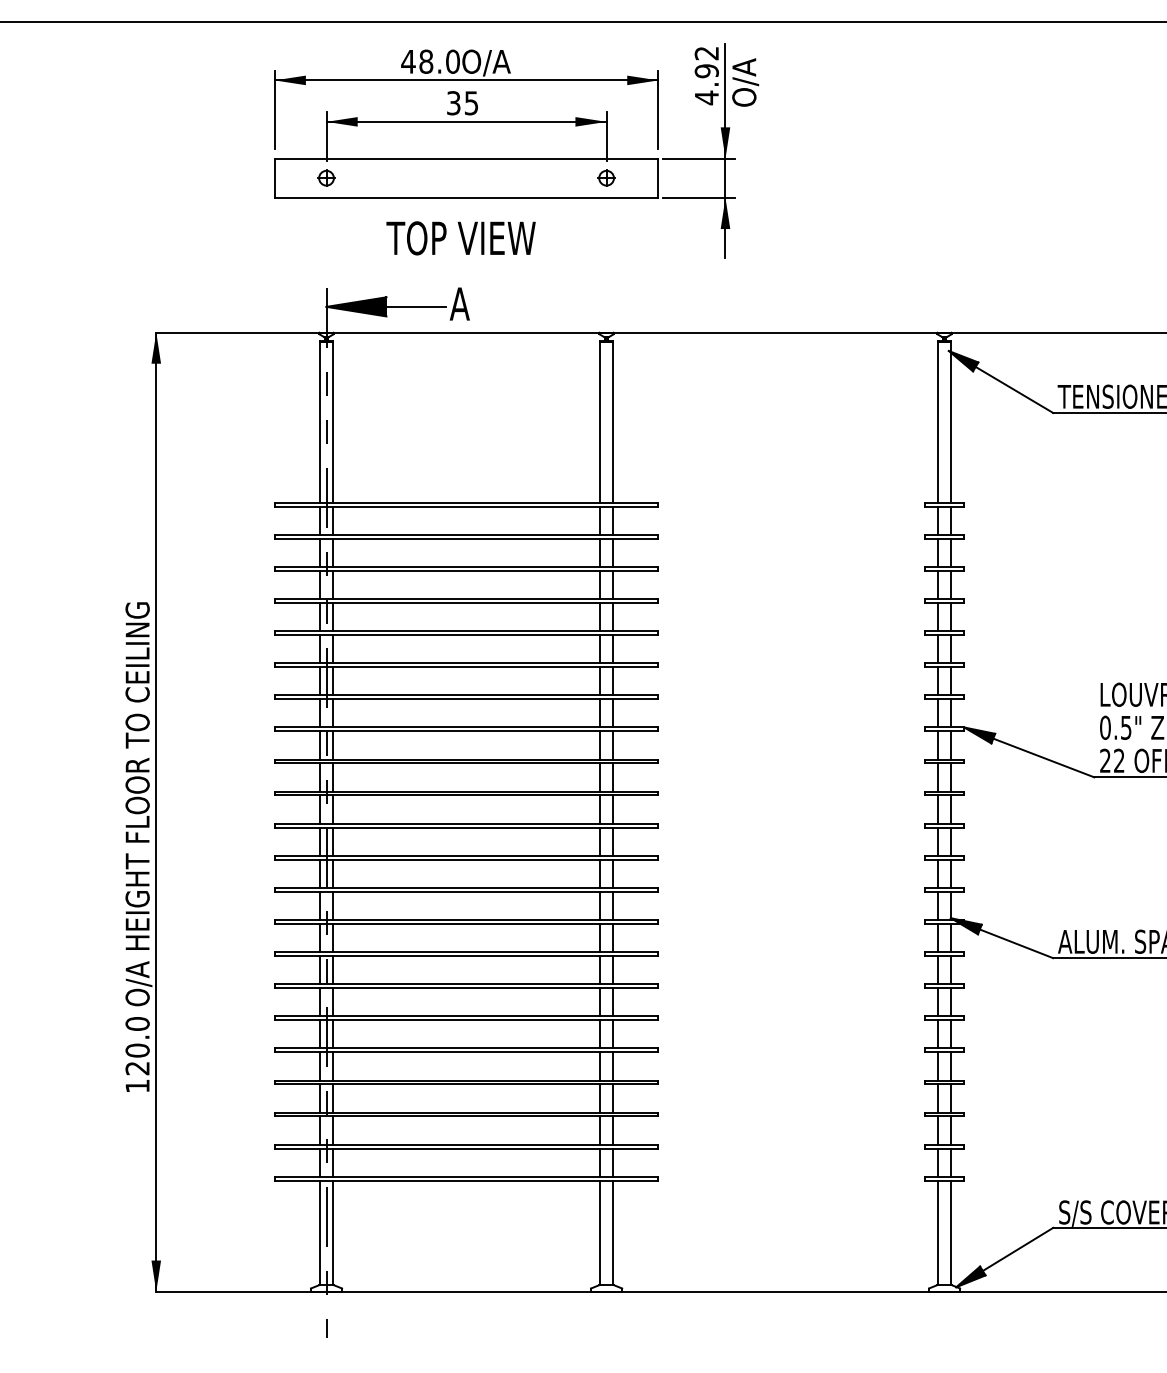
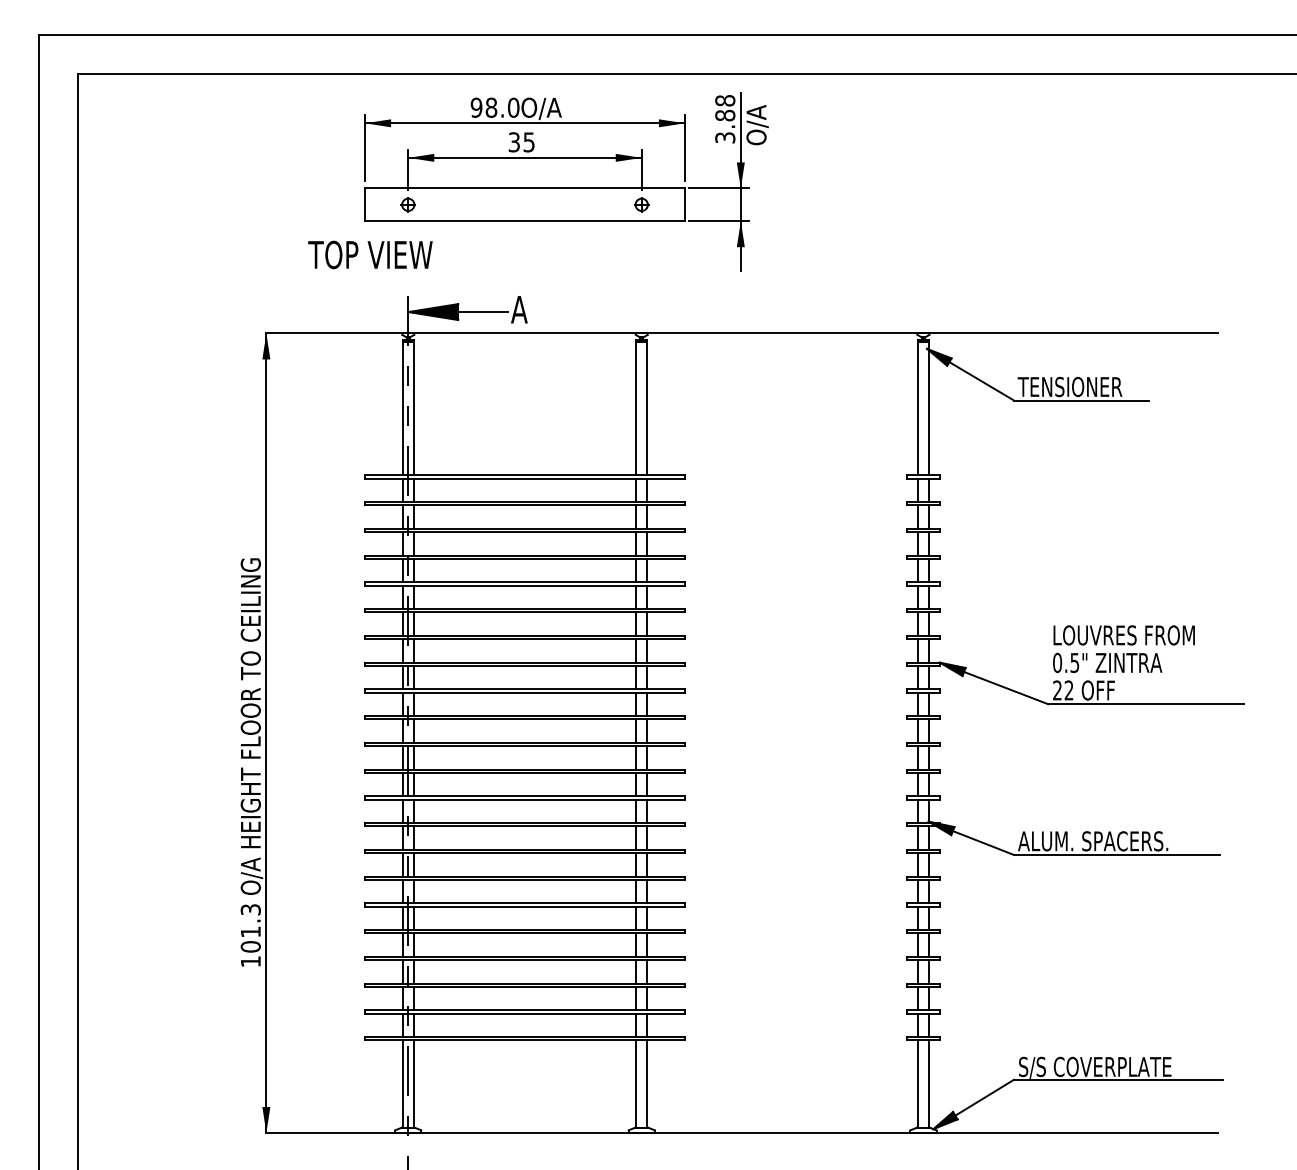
text: (408, 61) -> (476, 107), 48.0 -> 98.0
text: (707, 75) -> (725, 119), 4.92 -> 3.88
text: (461, 237) -> (370, 254), moved
text: (137, 1046) -> (250, 928), 120.0 -> 101.3

